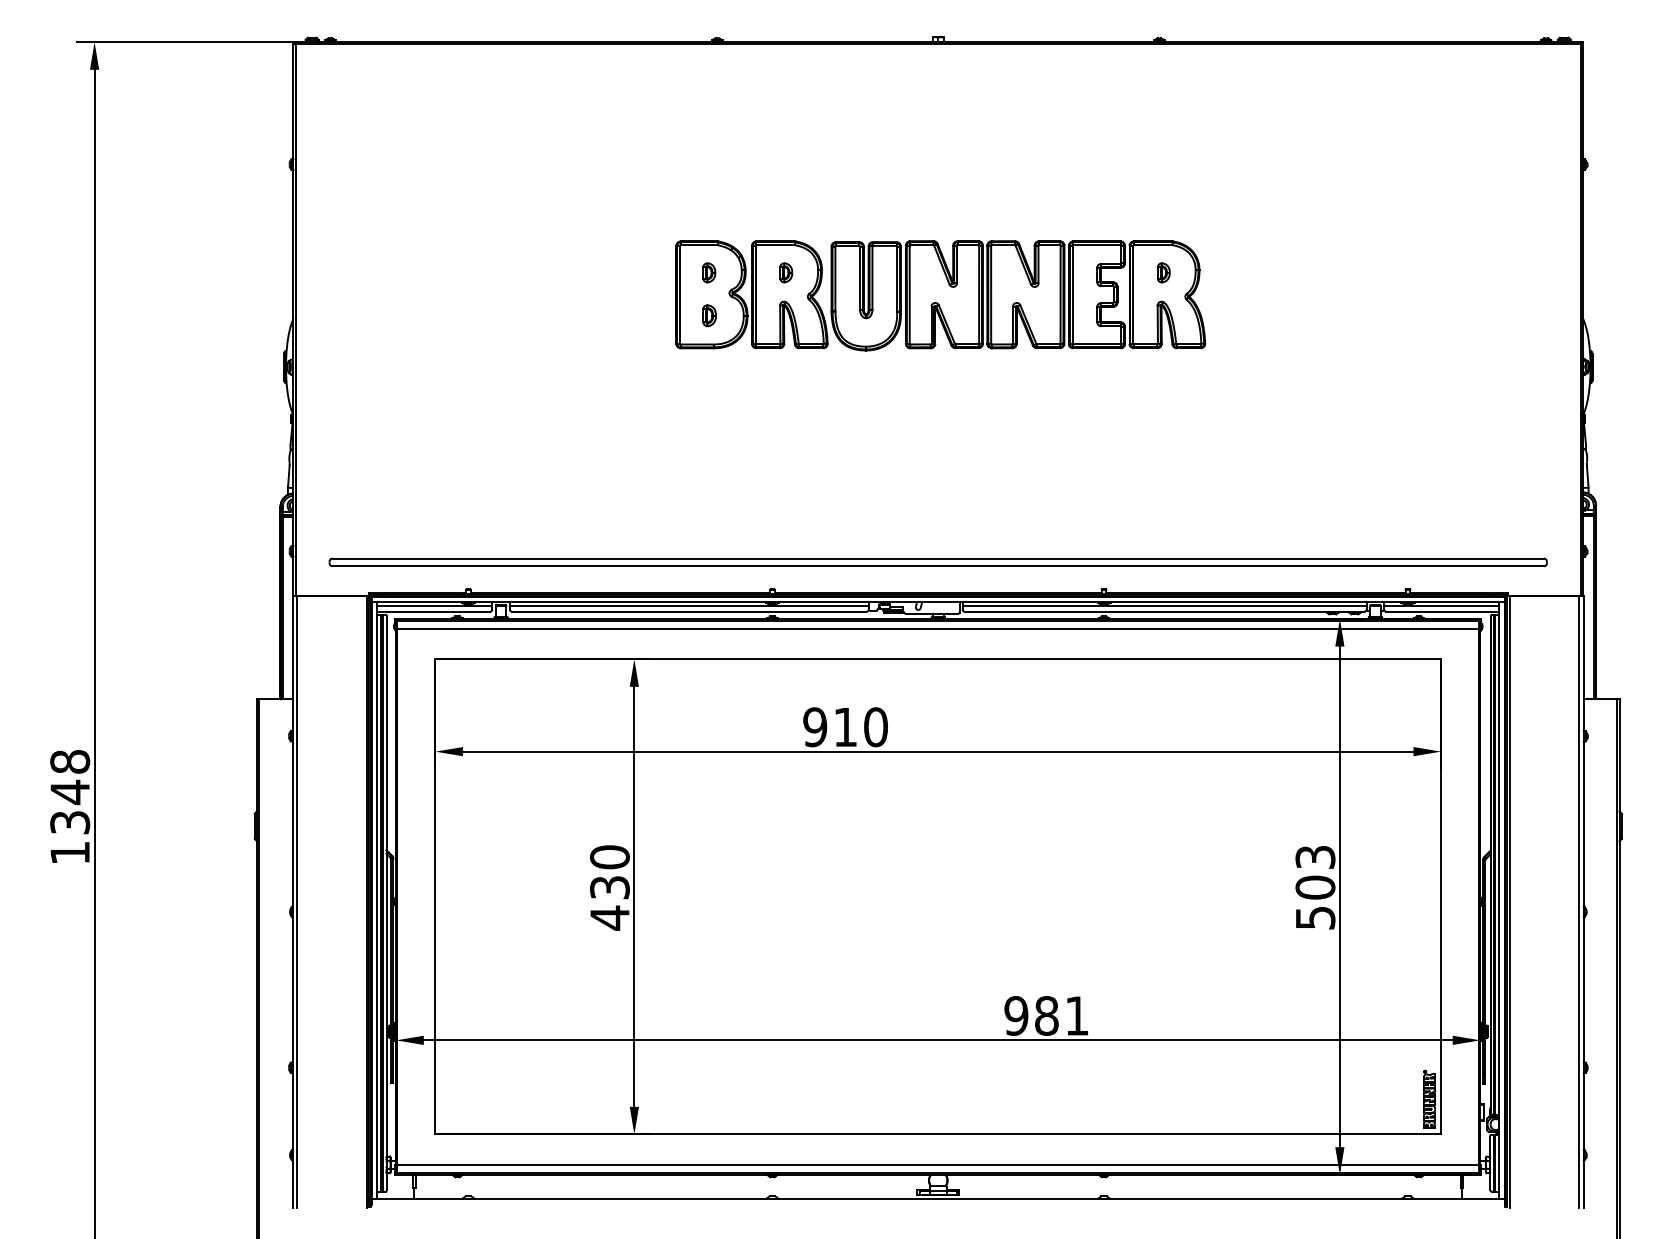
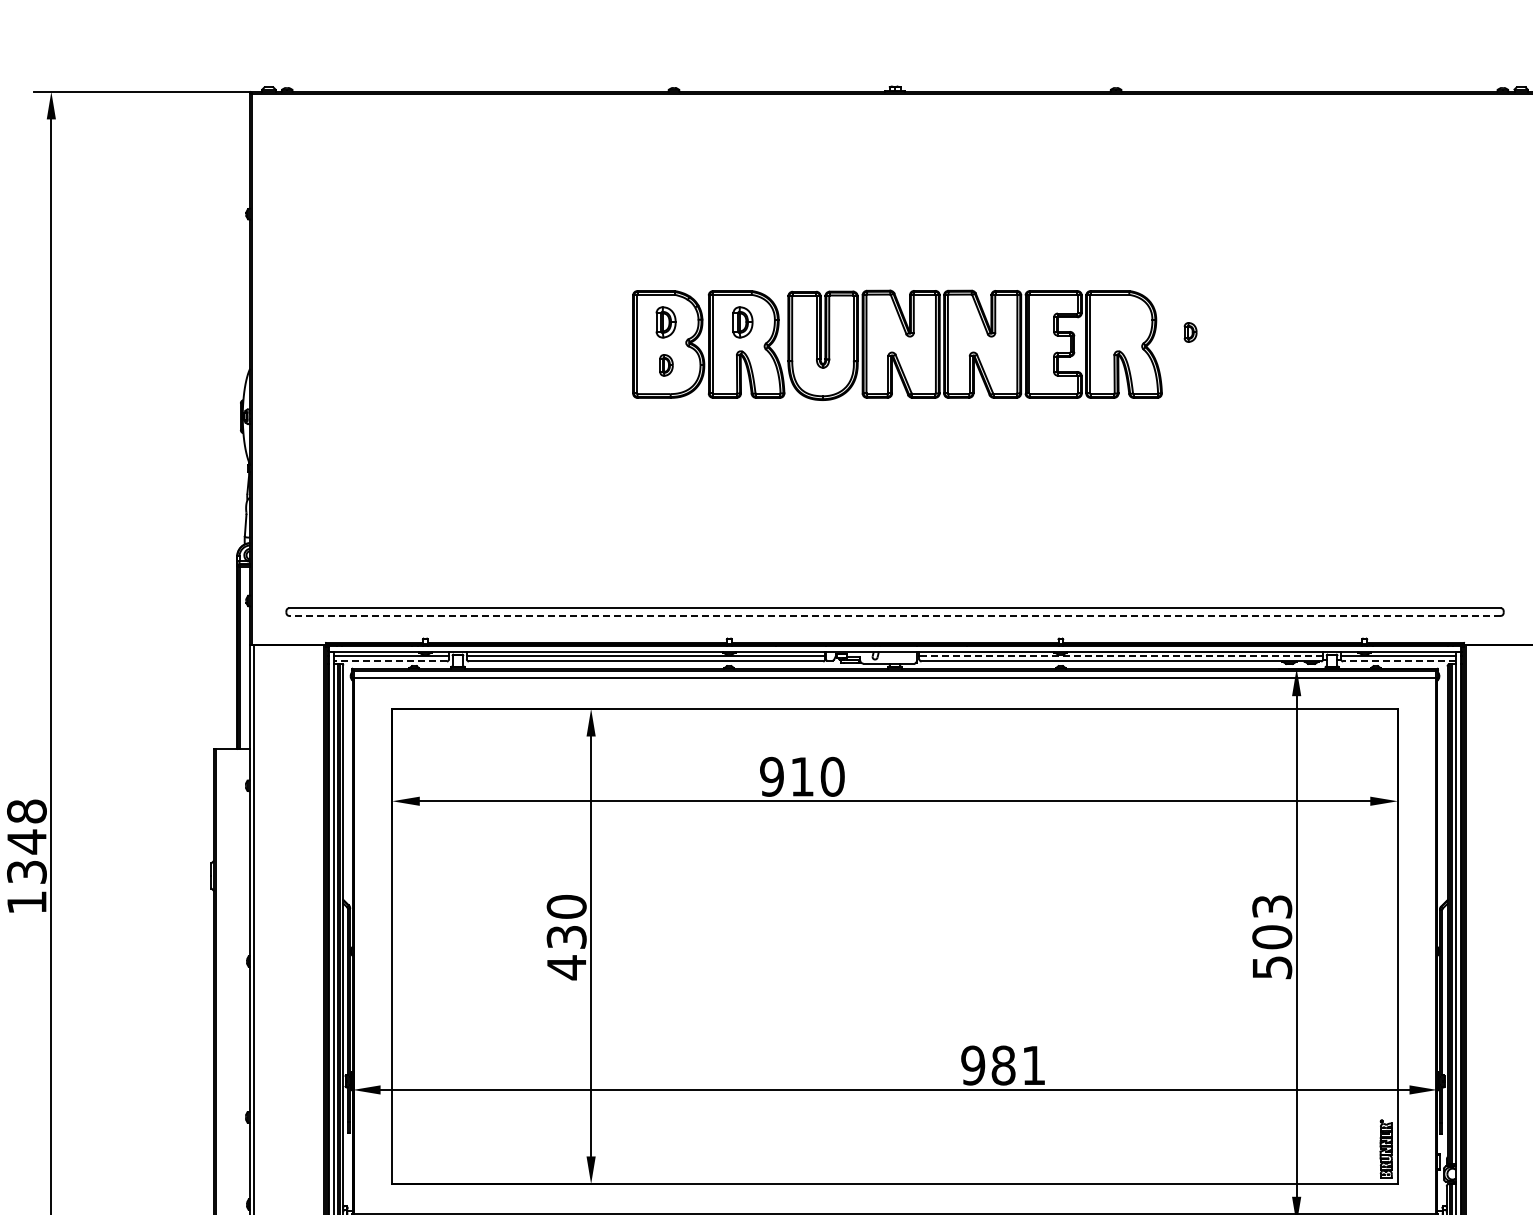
part: (709, 272) -> (666, 322), size x1.6
part: (786, 272) -> (743, 322), size x1.6
part: (1163, 272) -> (1190, 332), moved
line: (938, 566) -> (895, 616), solid -> dashed
line: (1164, 606) -> (1121, 656), solid -> dashed
line: (433, 611) -> (390, 661), solid -> dashed
line: (1442, 611) -> (1399, 661), solid -> dashed

